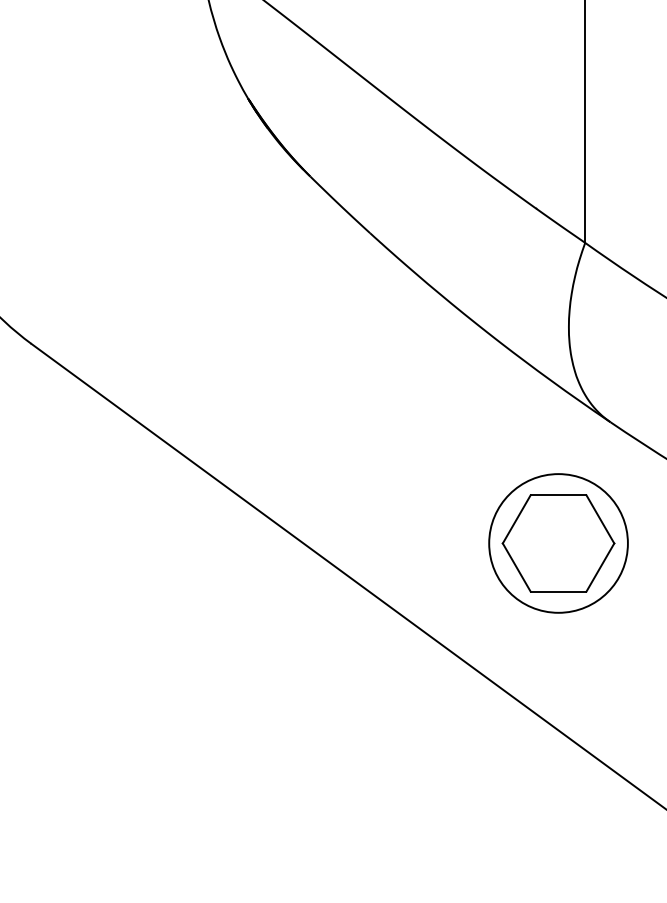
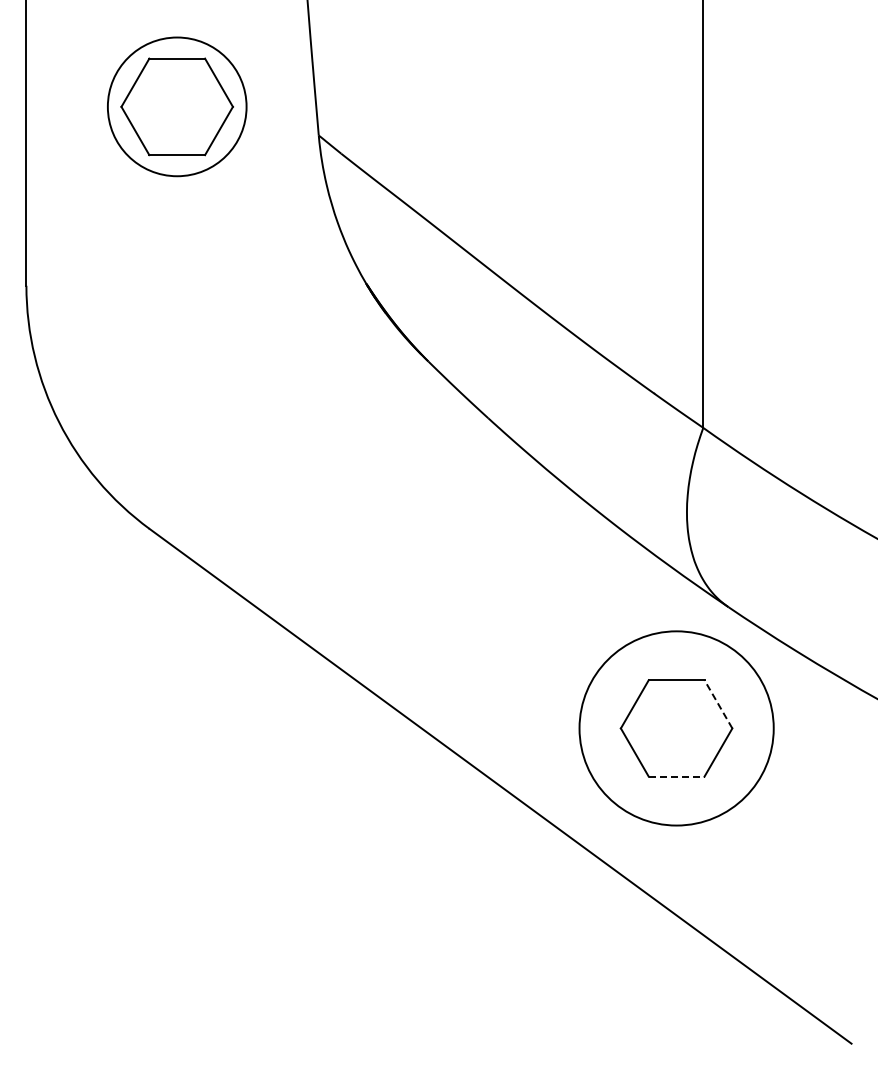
line: (600, 519) -> (718, 704), solid -> dashed
circle: (558, 543) -> (676, 728), size x1.4
line: (558, 591) -> (676, 776), solid -> dashed

